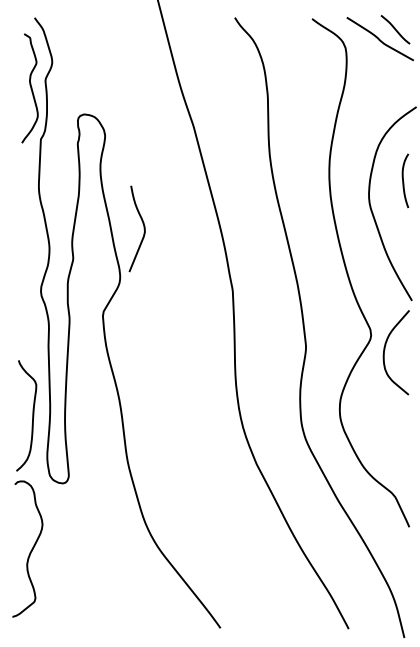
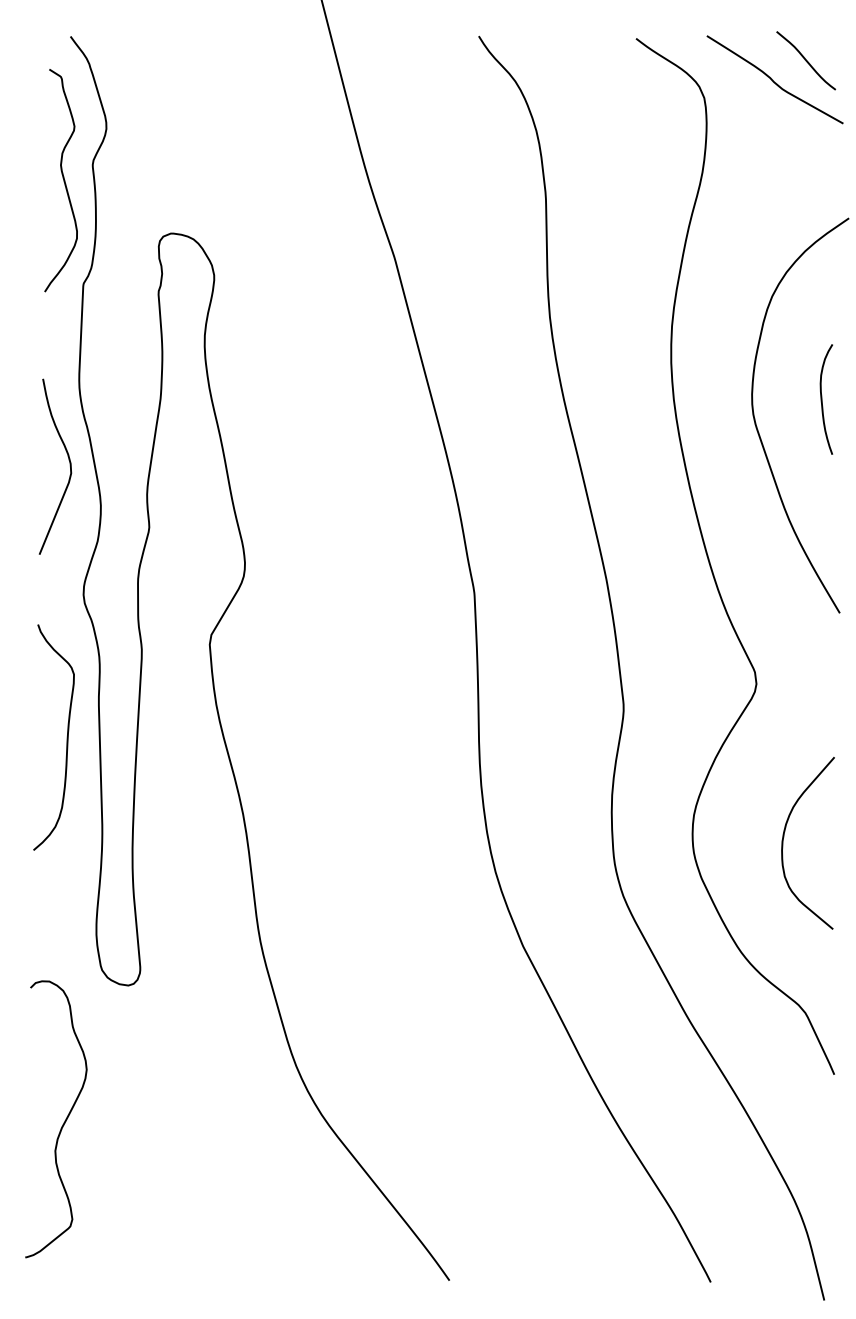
curve: (404, 181) -> (824, 400), moved
curve: (143, 228) -> (68, 465), moved
curve: (385, 350) -> (785, 838), moved
curve: (32, 415) -> (66, 736), moved

